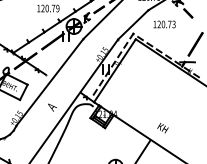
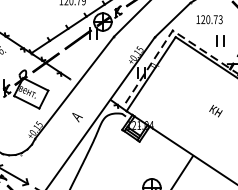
part: (173, 42) -> (220, 40), added
text: (162, 128) -> (215, 111), moved

